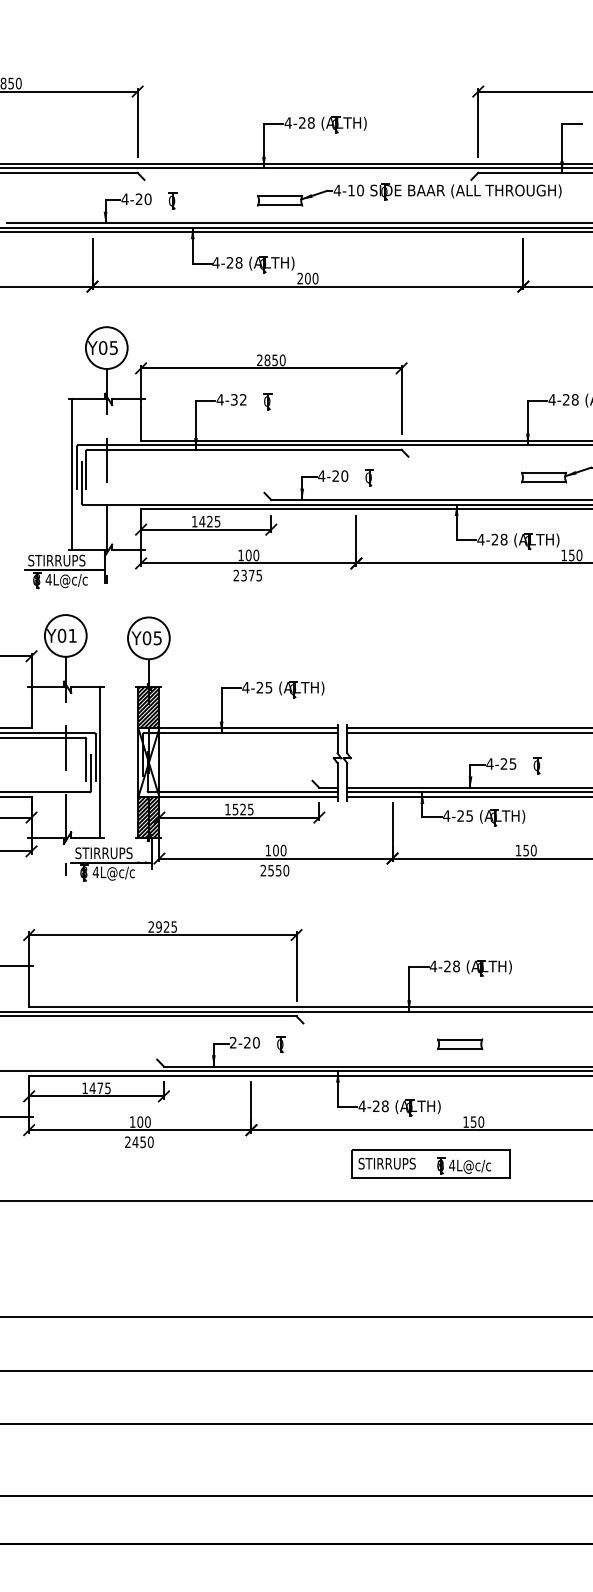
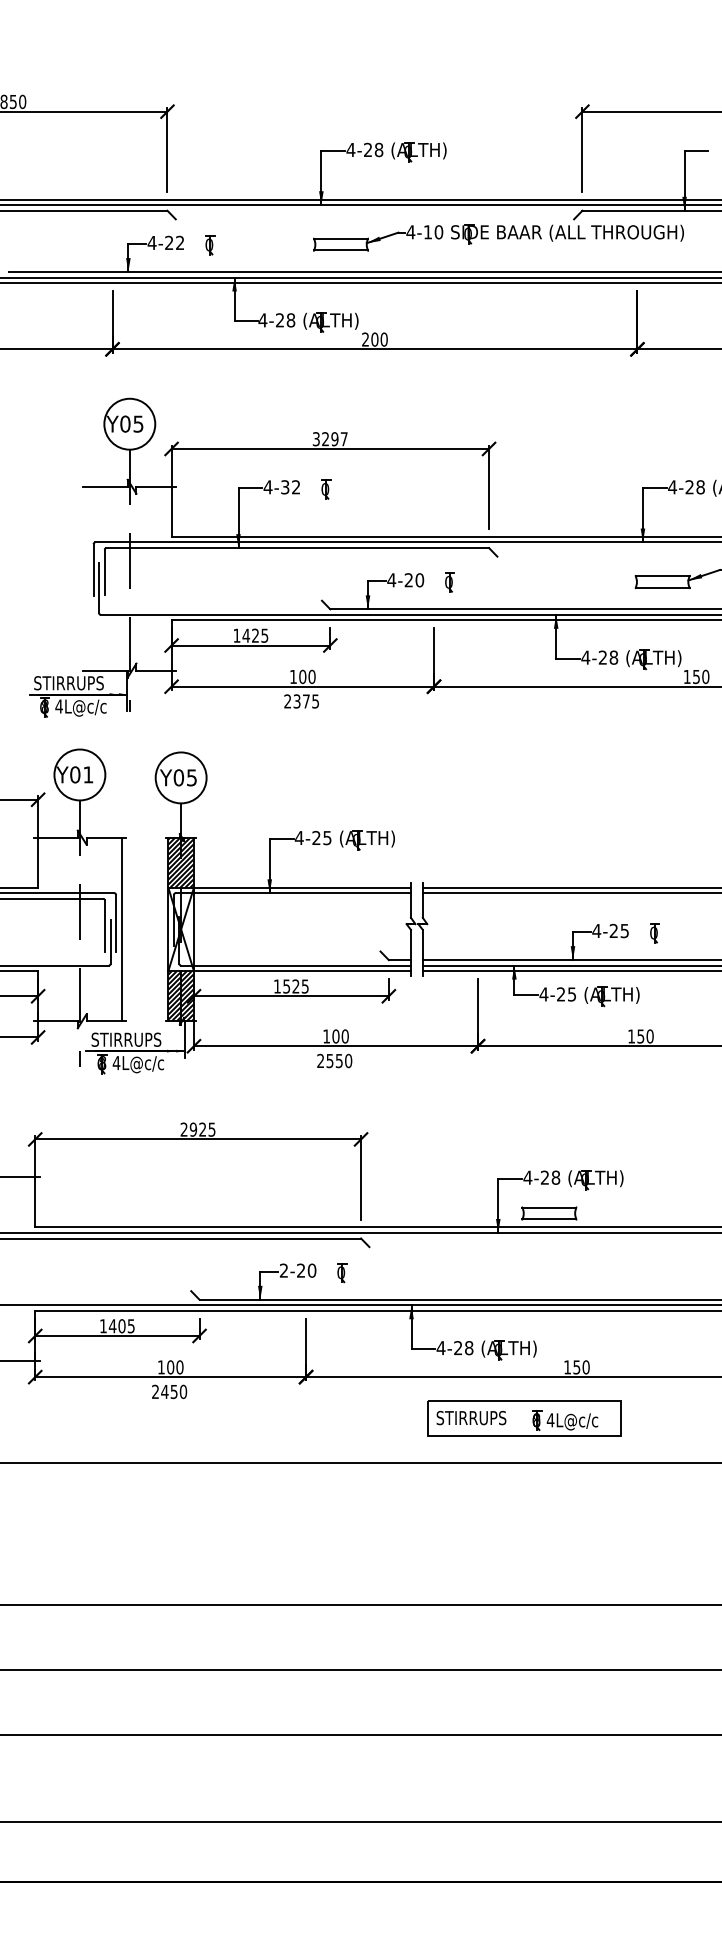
text: (148, 198) -> (180, 242), 4-20 -> 4-22
text: (270, 360) -> (329, 439), 2850 -> 3297
line: (72, 474) -> (88, 578), removed
part: (460, 1044) -> (549, 1213), moved
text: (99, 1088) -> (121, 1326), 1475 -> 1405

